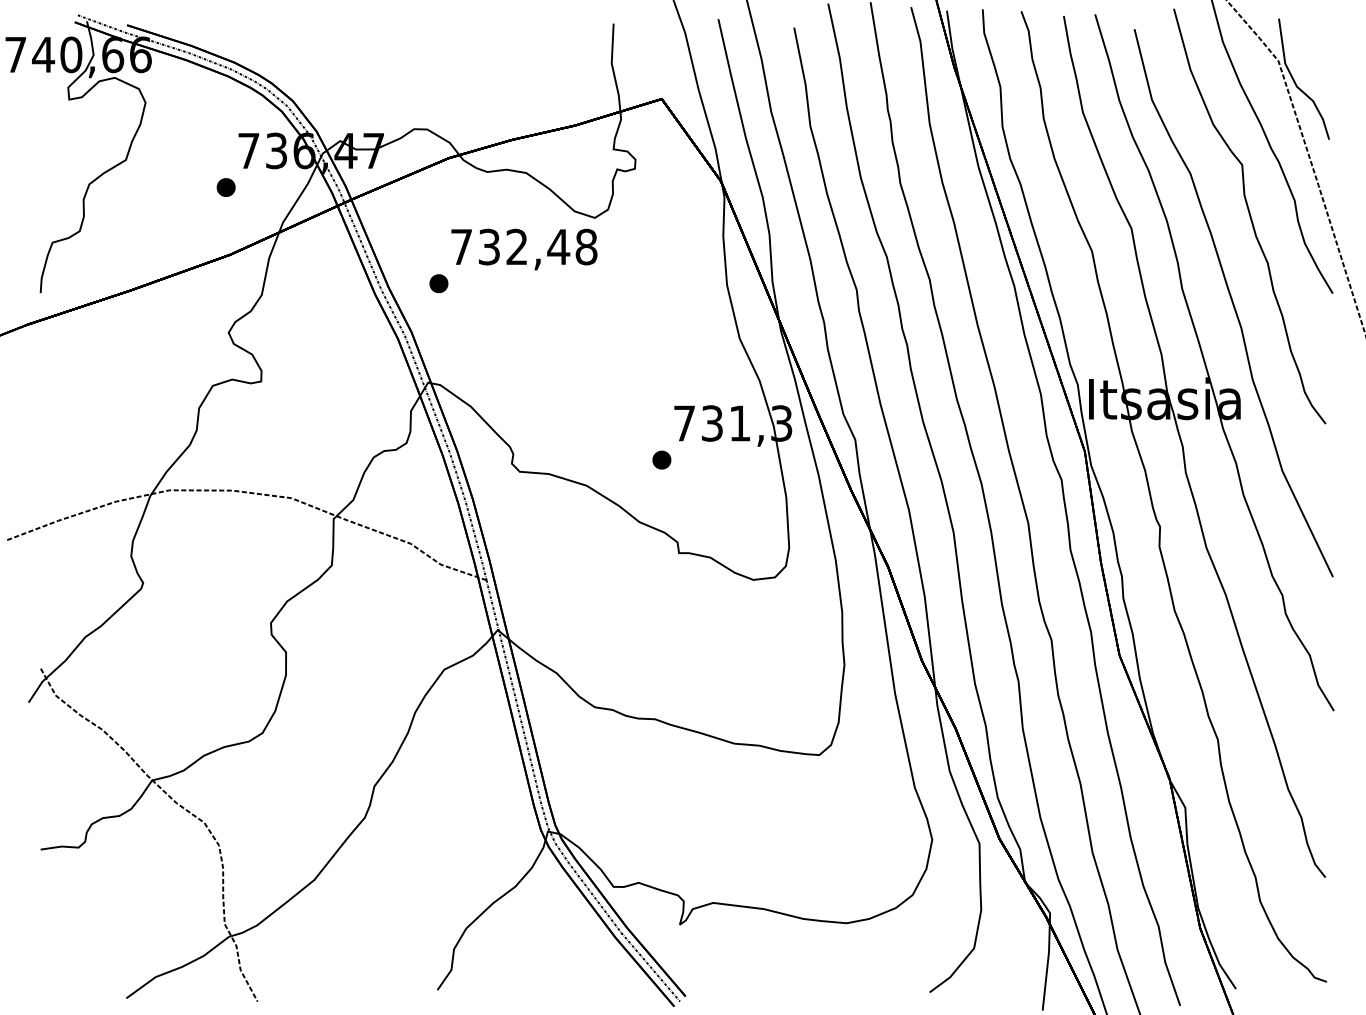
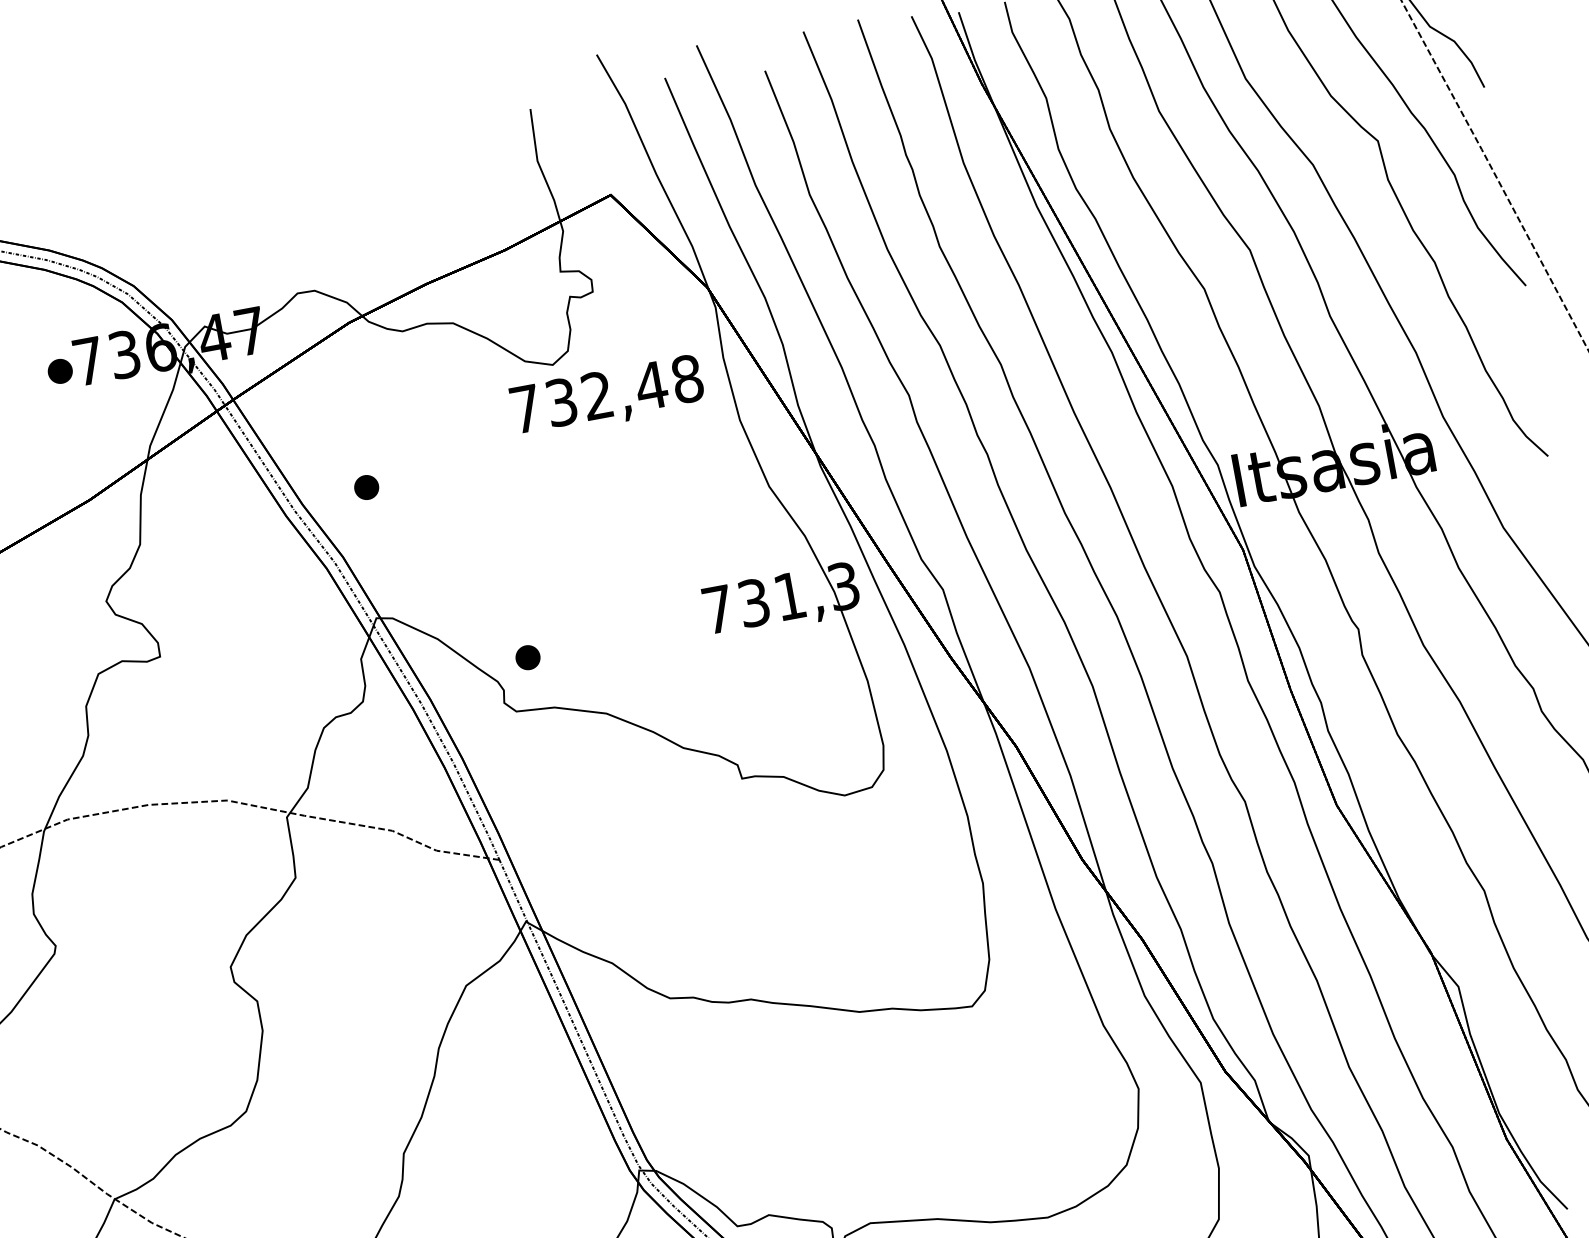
part: (225, 187) -> (59, 371), moved
text: (524, 249) -> (607, 397), moved
part: (661, 459) -> (527, 656), moved

